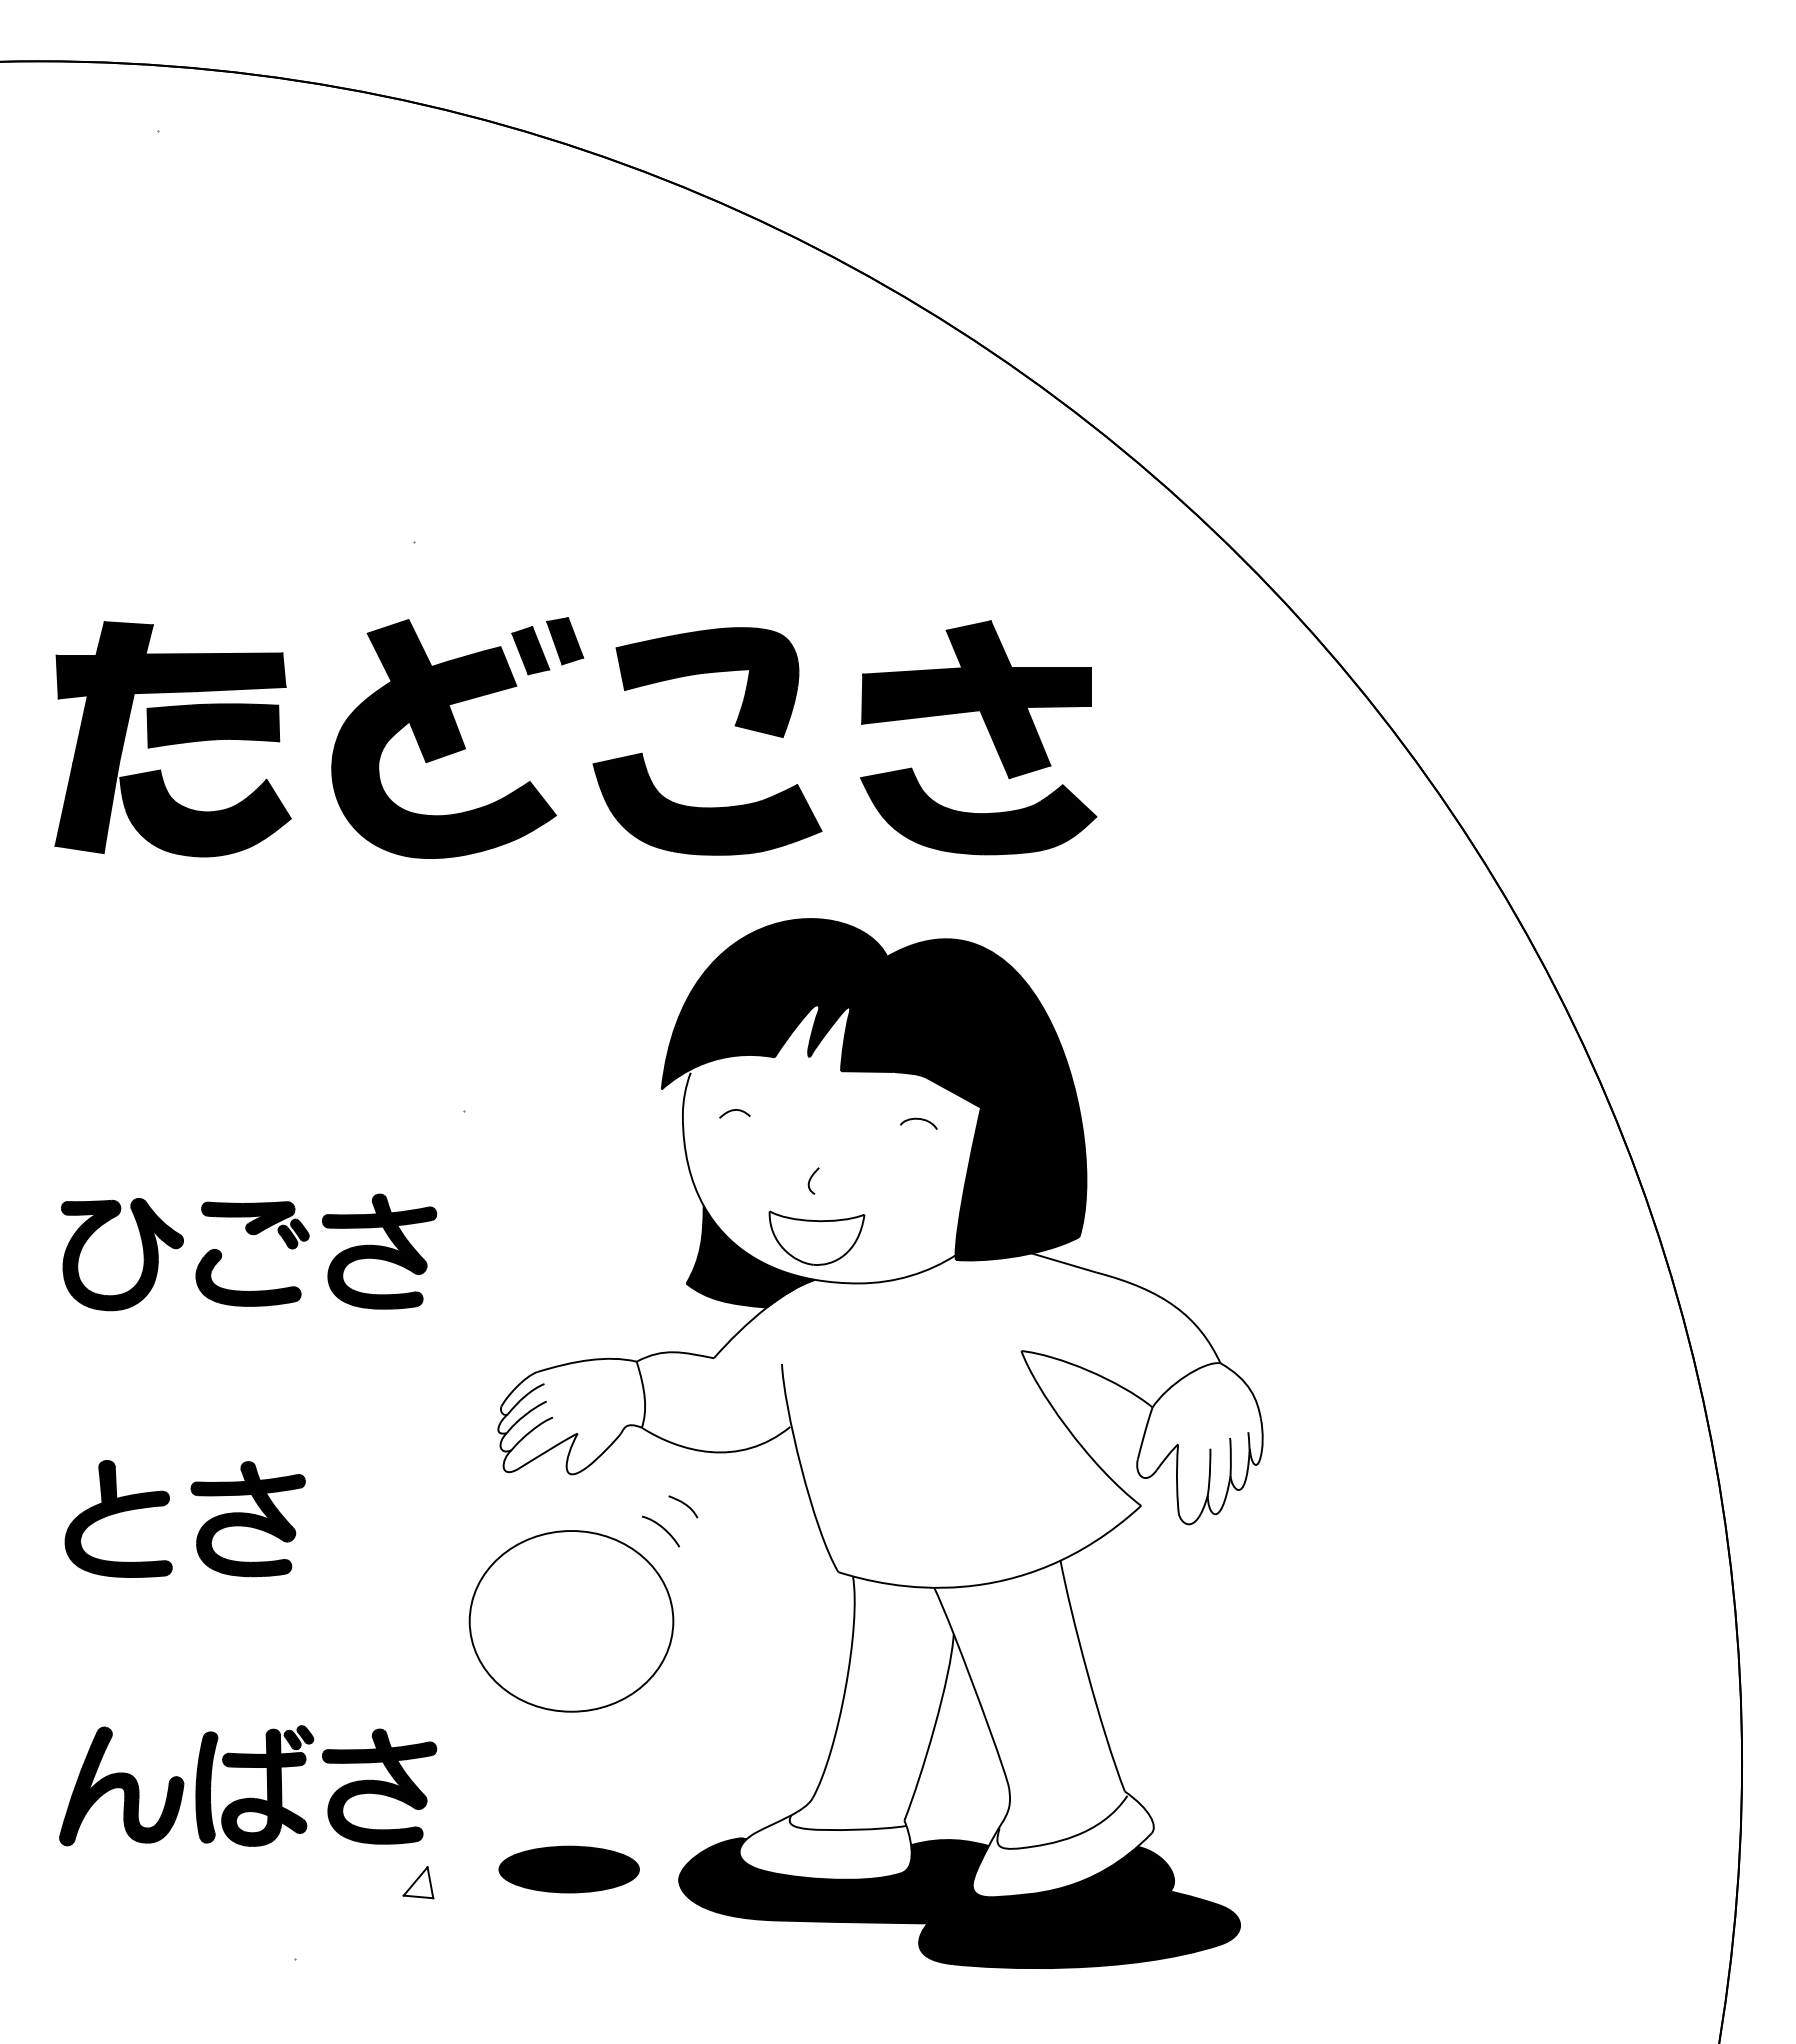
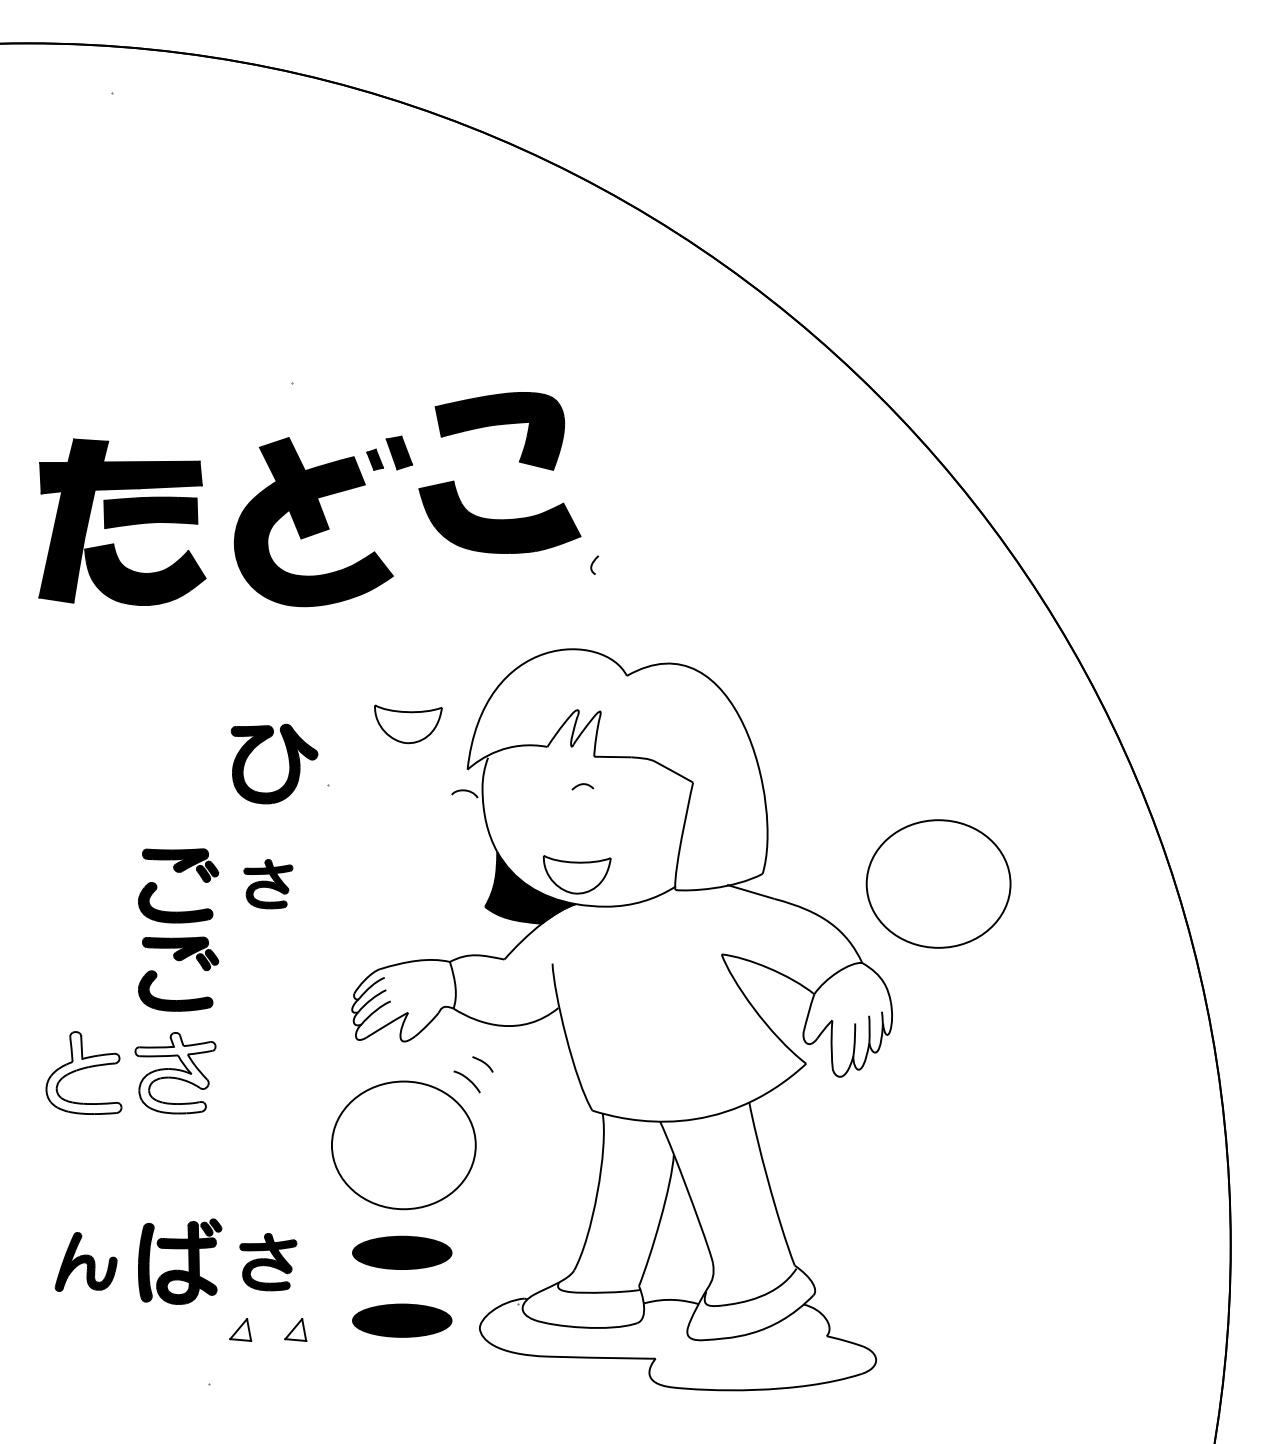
part: (530, 650) -> (374, 459), size x0.6
part: (734, 725) -> (519, 461), moved
part: (988, 732) -> (698, 517), removed
part: (577, 1024) -> (408, 723), added
fill: (873, 1089) -> (617, 769), removed
curve: (733, 1111) -> (581, 785), moved
curve: (918, 1119) -> (464, 790), moved
curve: (811, 1179) -> (593, 564), moved
part: (379, 1251) -> (268, 884), size x0.6
part: (1328, 1251) -> (938, 884), added
part: (143, 1254) -> (289, 764), moved
part: (253, 1360) -> (179, 961), added
fill: (118, 1518) -> (83, 1072), removed
fill: (247, 1519) -> (174, 1073), removed
part: (568, 1773) -> (401, 1252), added
part: (121, 1786) -> (85, 1262), size x0.7
part: (379, 1786) -> (268, 1262), size x0.7
part: (340, 1882) -> (240, 1329), added
fill: (959, 1903) -> (677, 1344), removed

